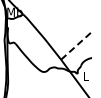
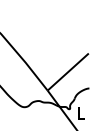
line: (76, 45) -> (68, 71), dashed -> solid

